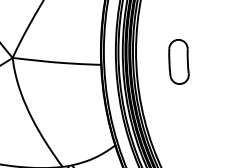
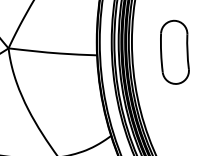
part: (178, 61) -> (174, 51), size x1.43

